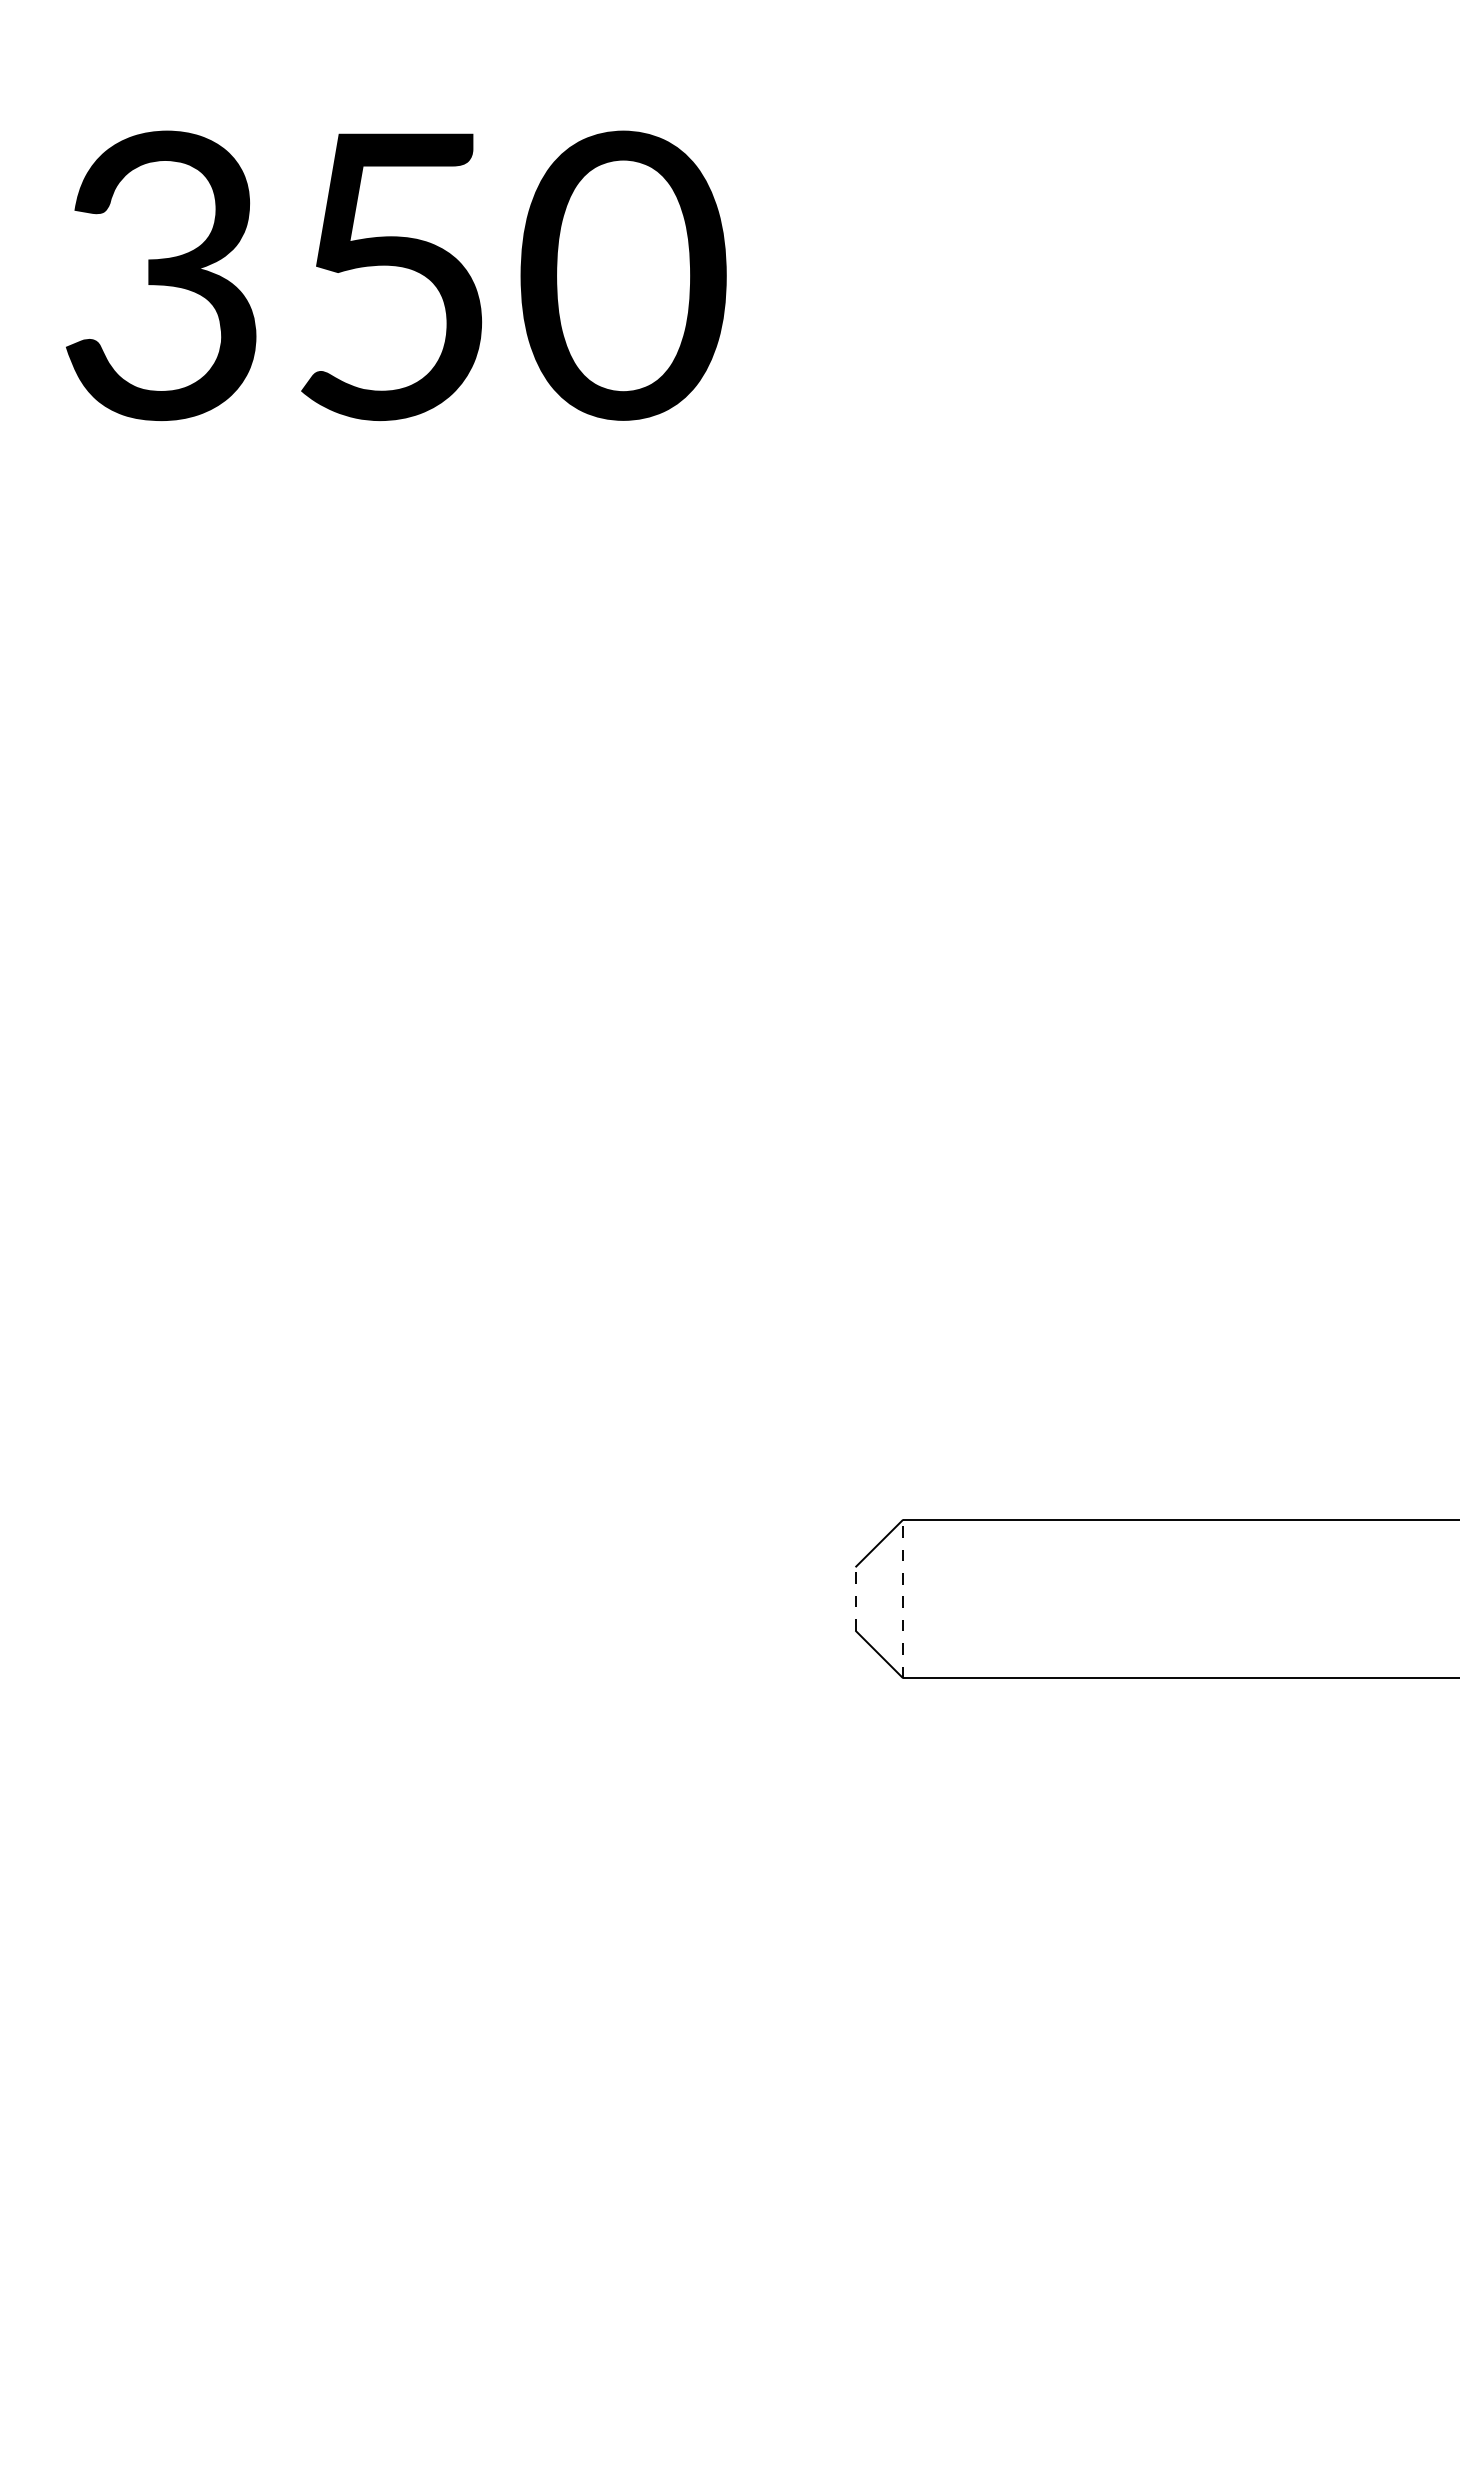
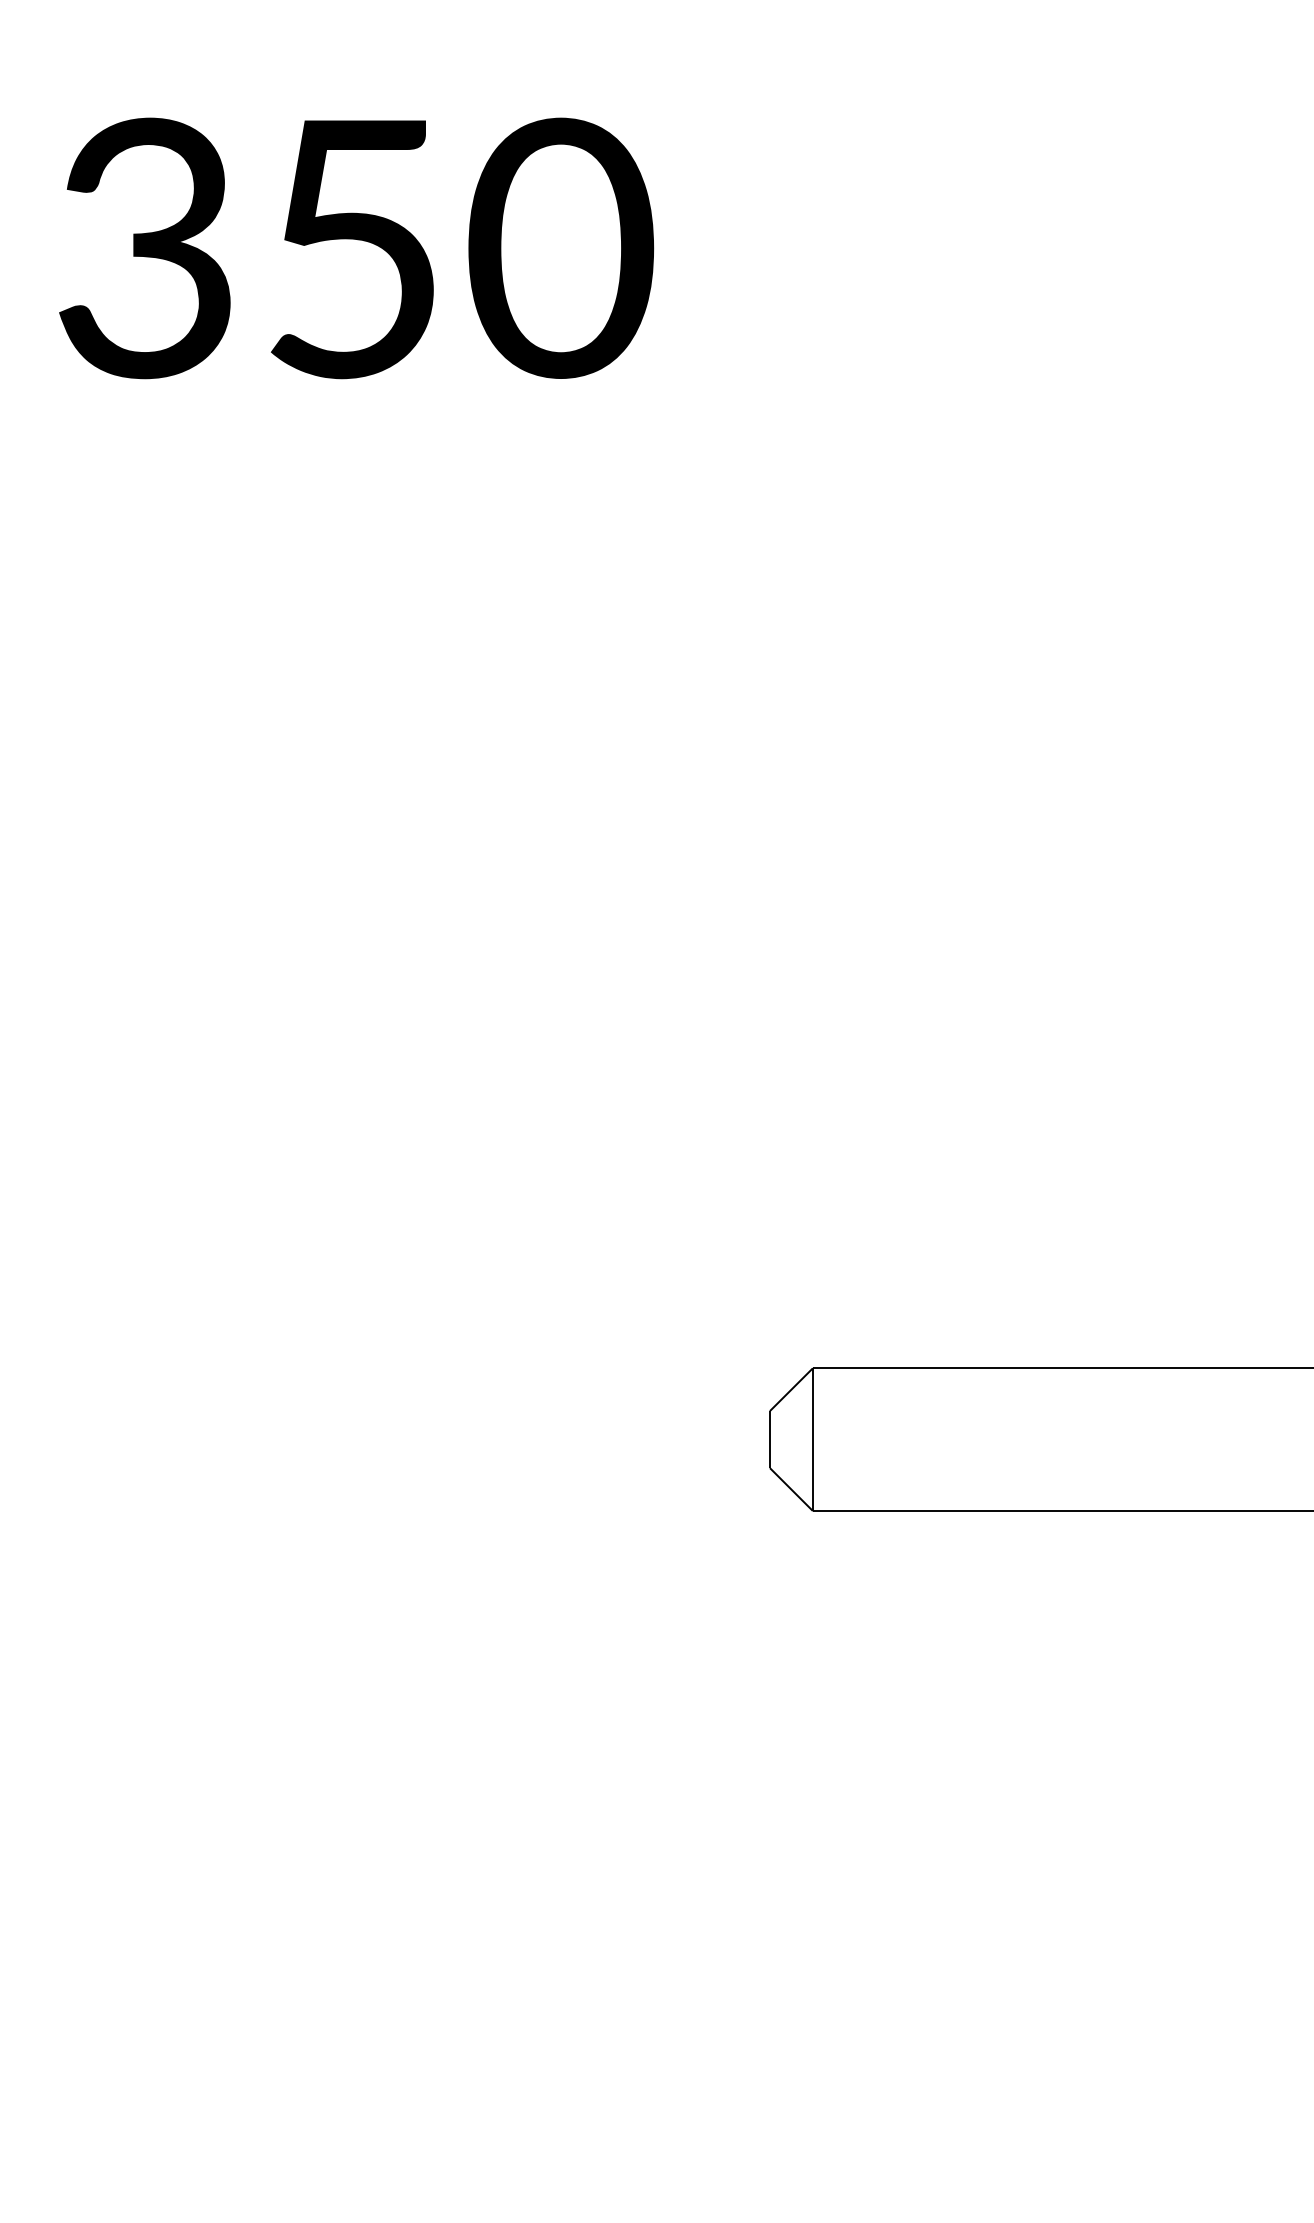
line: (903, 1598) -> (813, 1439), dashed -> solid
line: (855, 1599) -> (769, 1440), dashed -> solid

